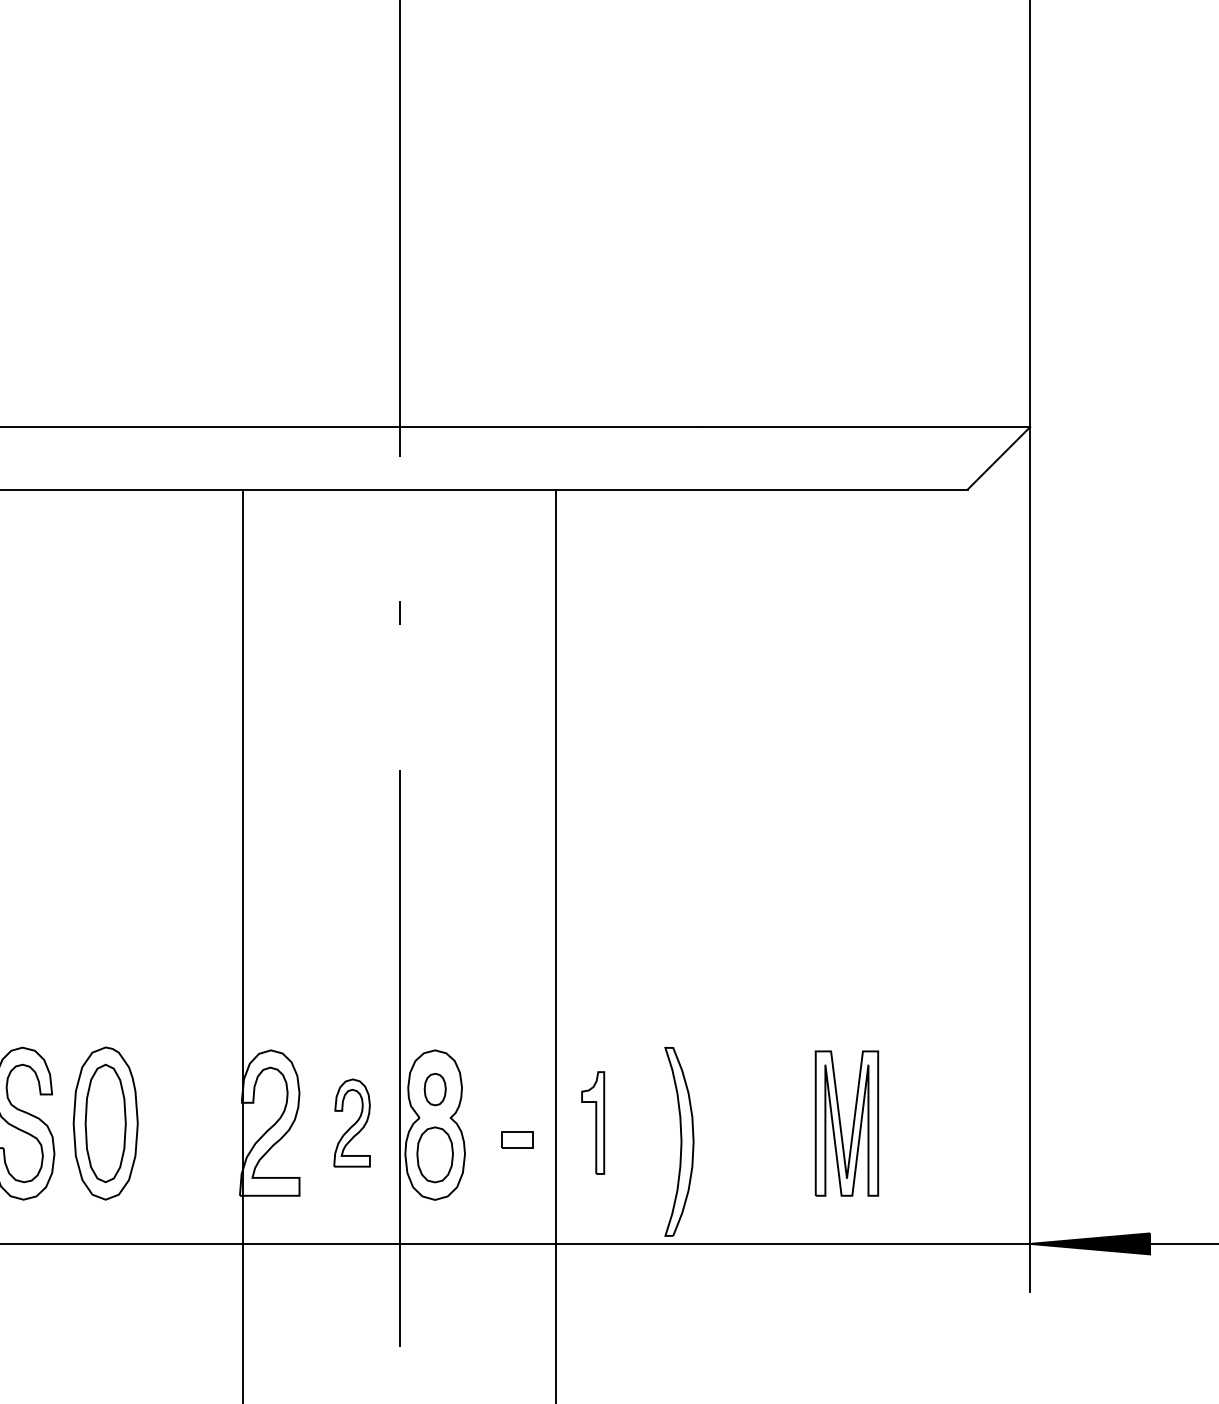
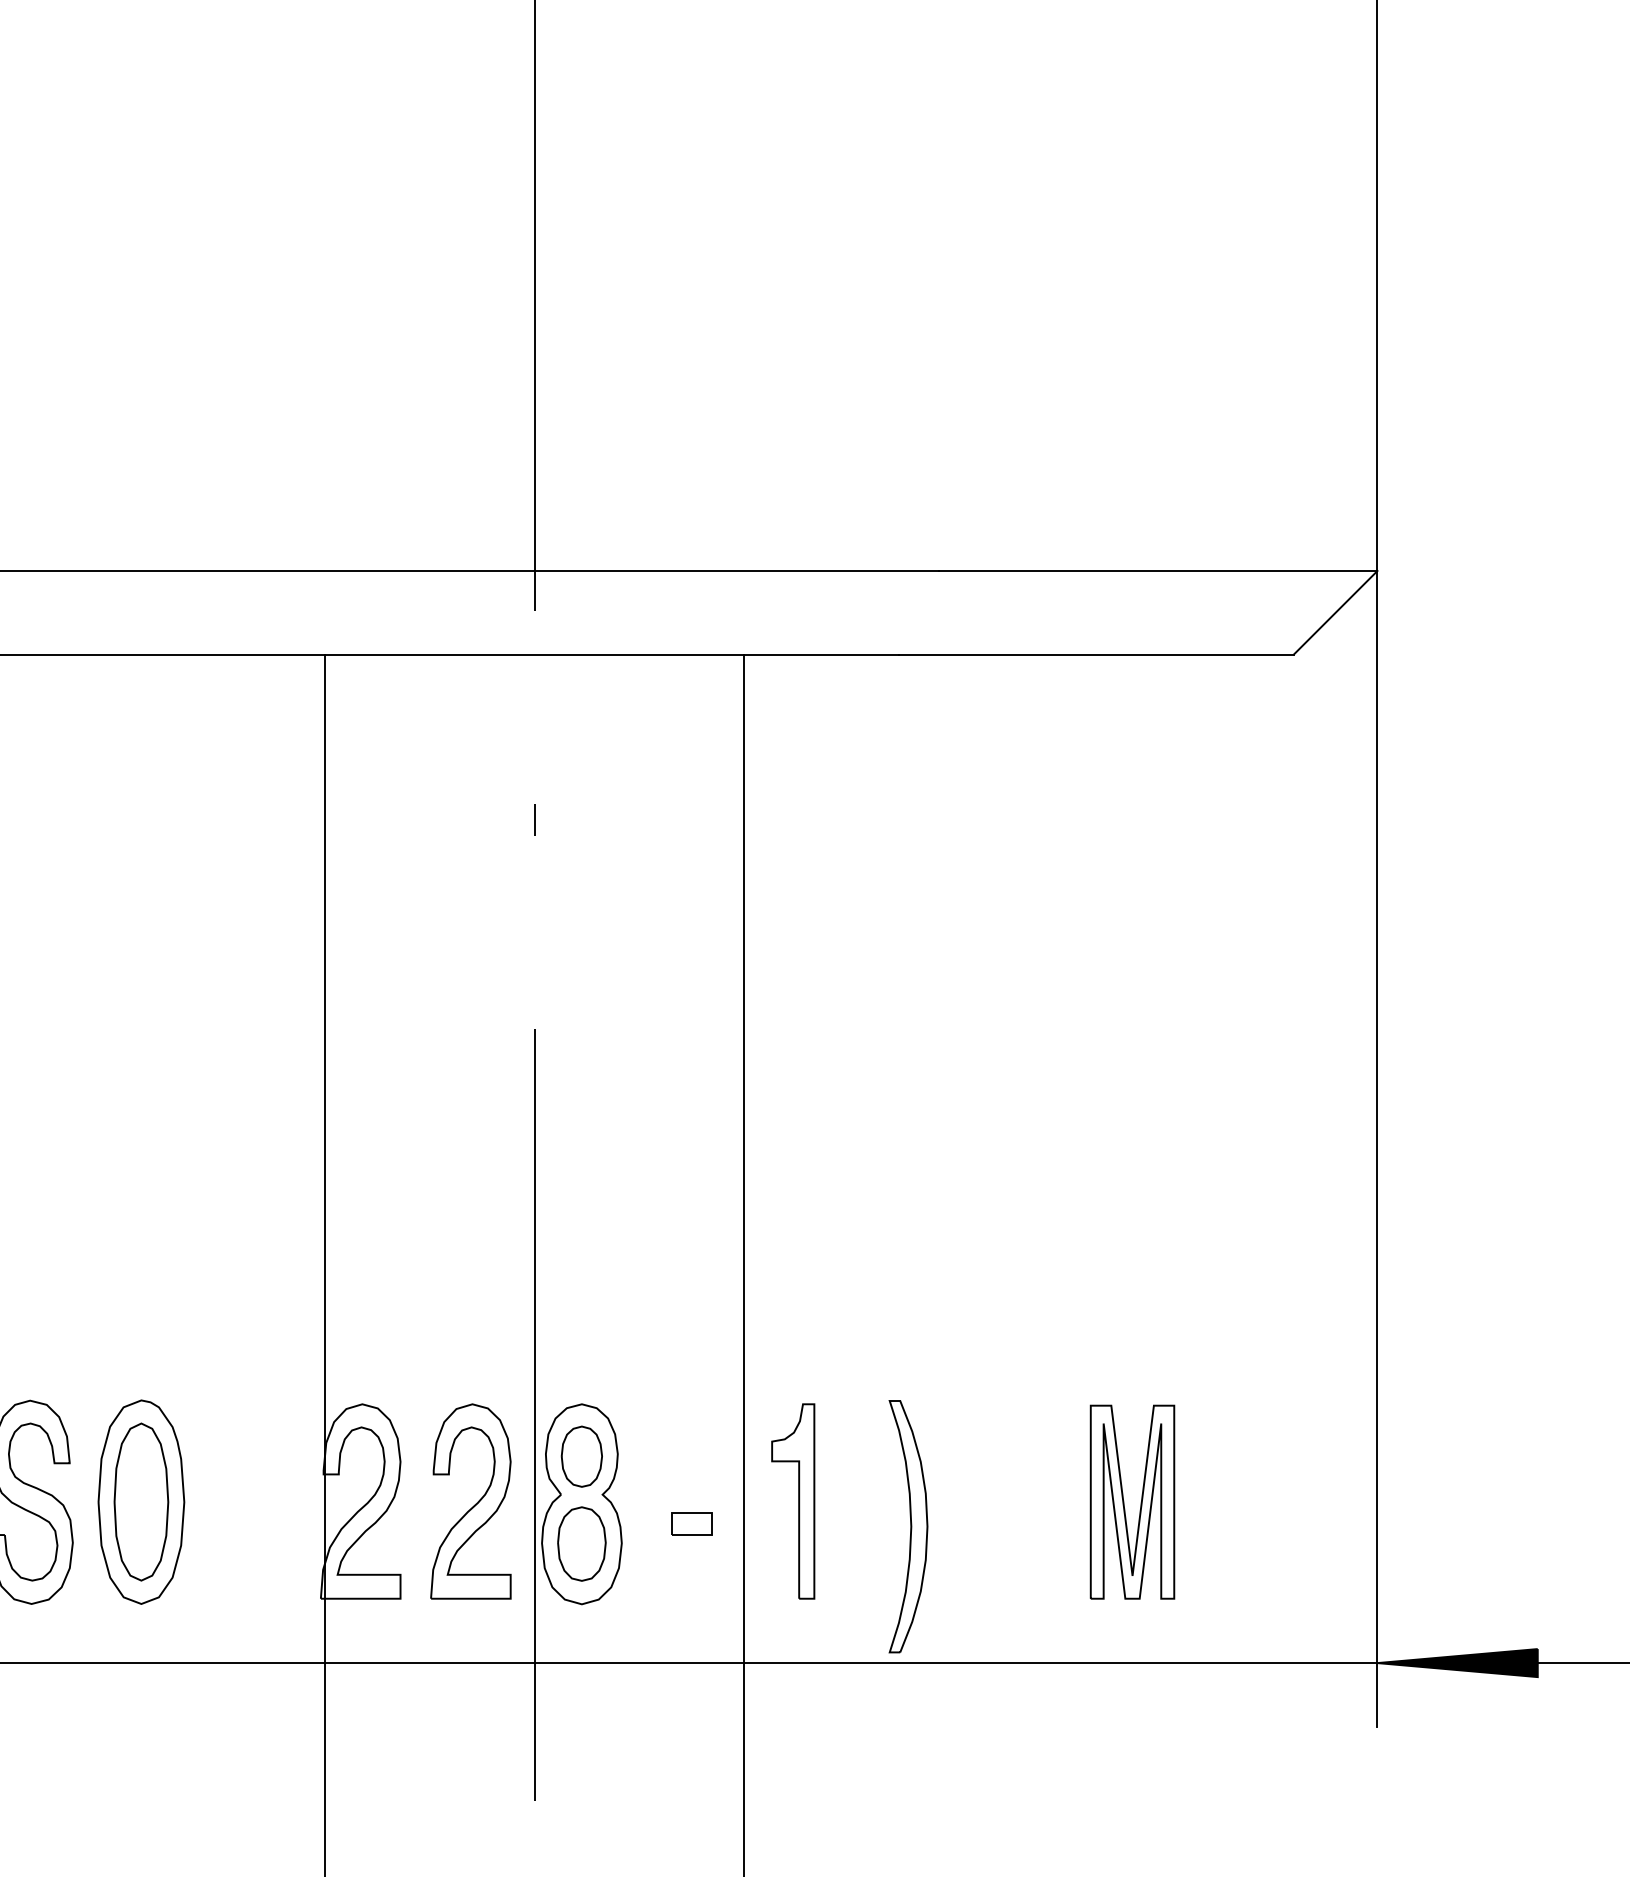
part: (435, 1089) -> (582, 1456), size x1.43
part: (351, 1122) -> (470, 1500), size x1.67
part: (592, 1122) -> (792, 1500), size x1.43

